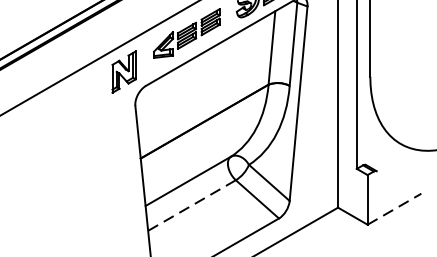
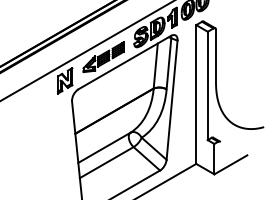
line: (191, 205) -> (106, 162), dashed -> solid
line: (395, 208) -> (231, 164), dashed -> solid

